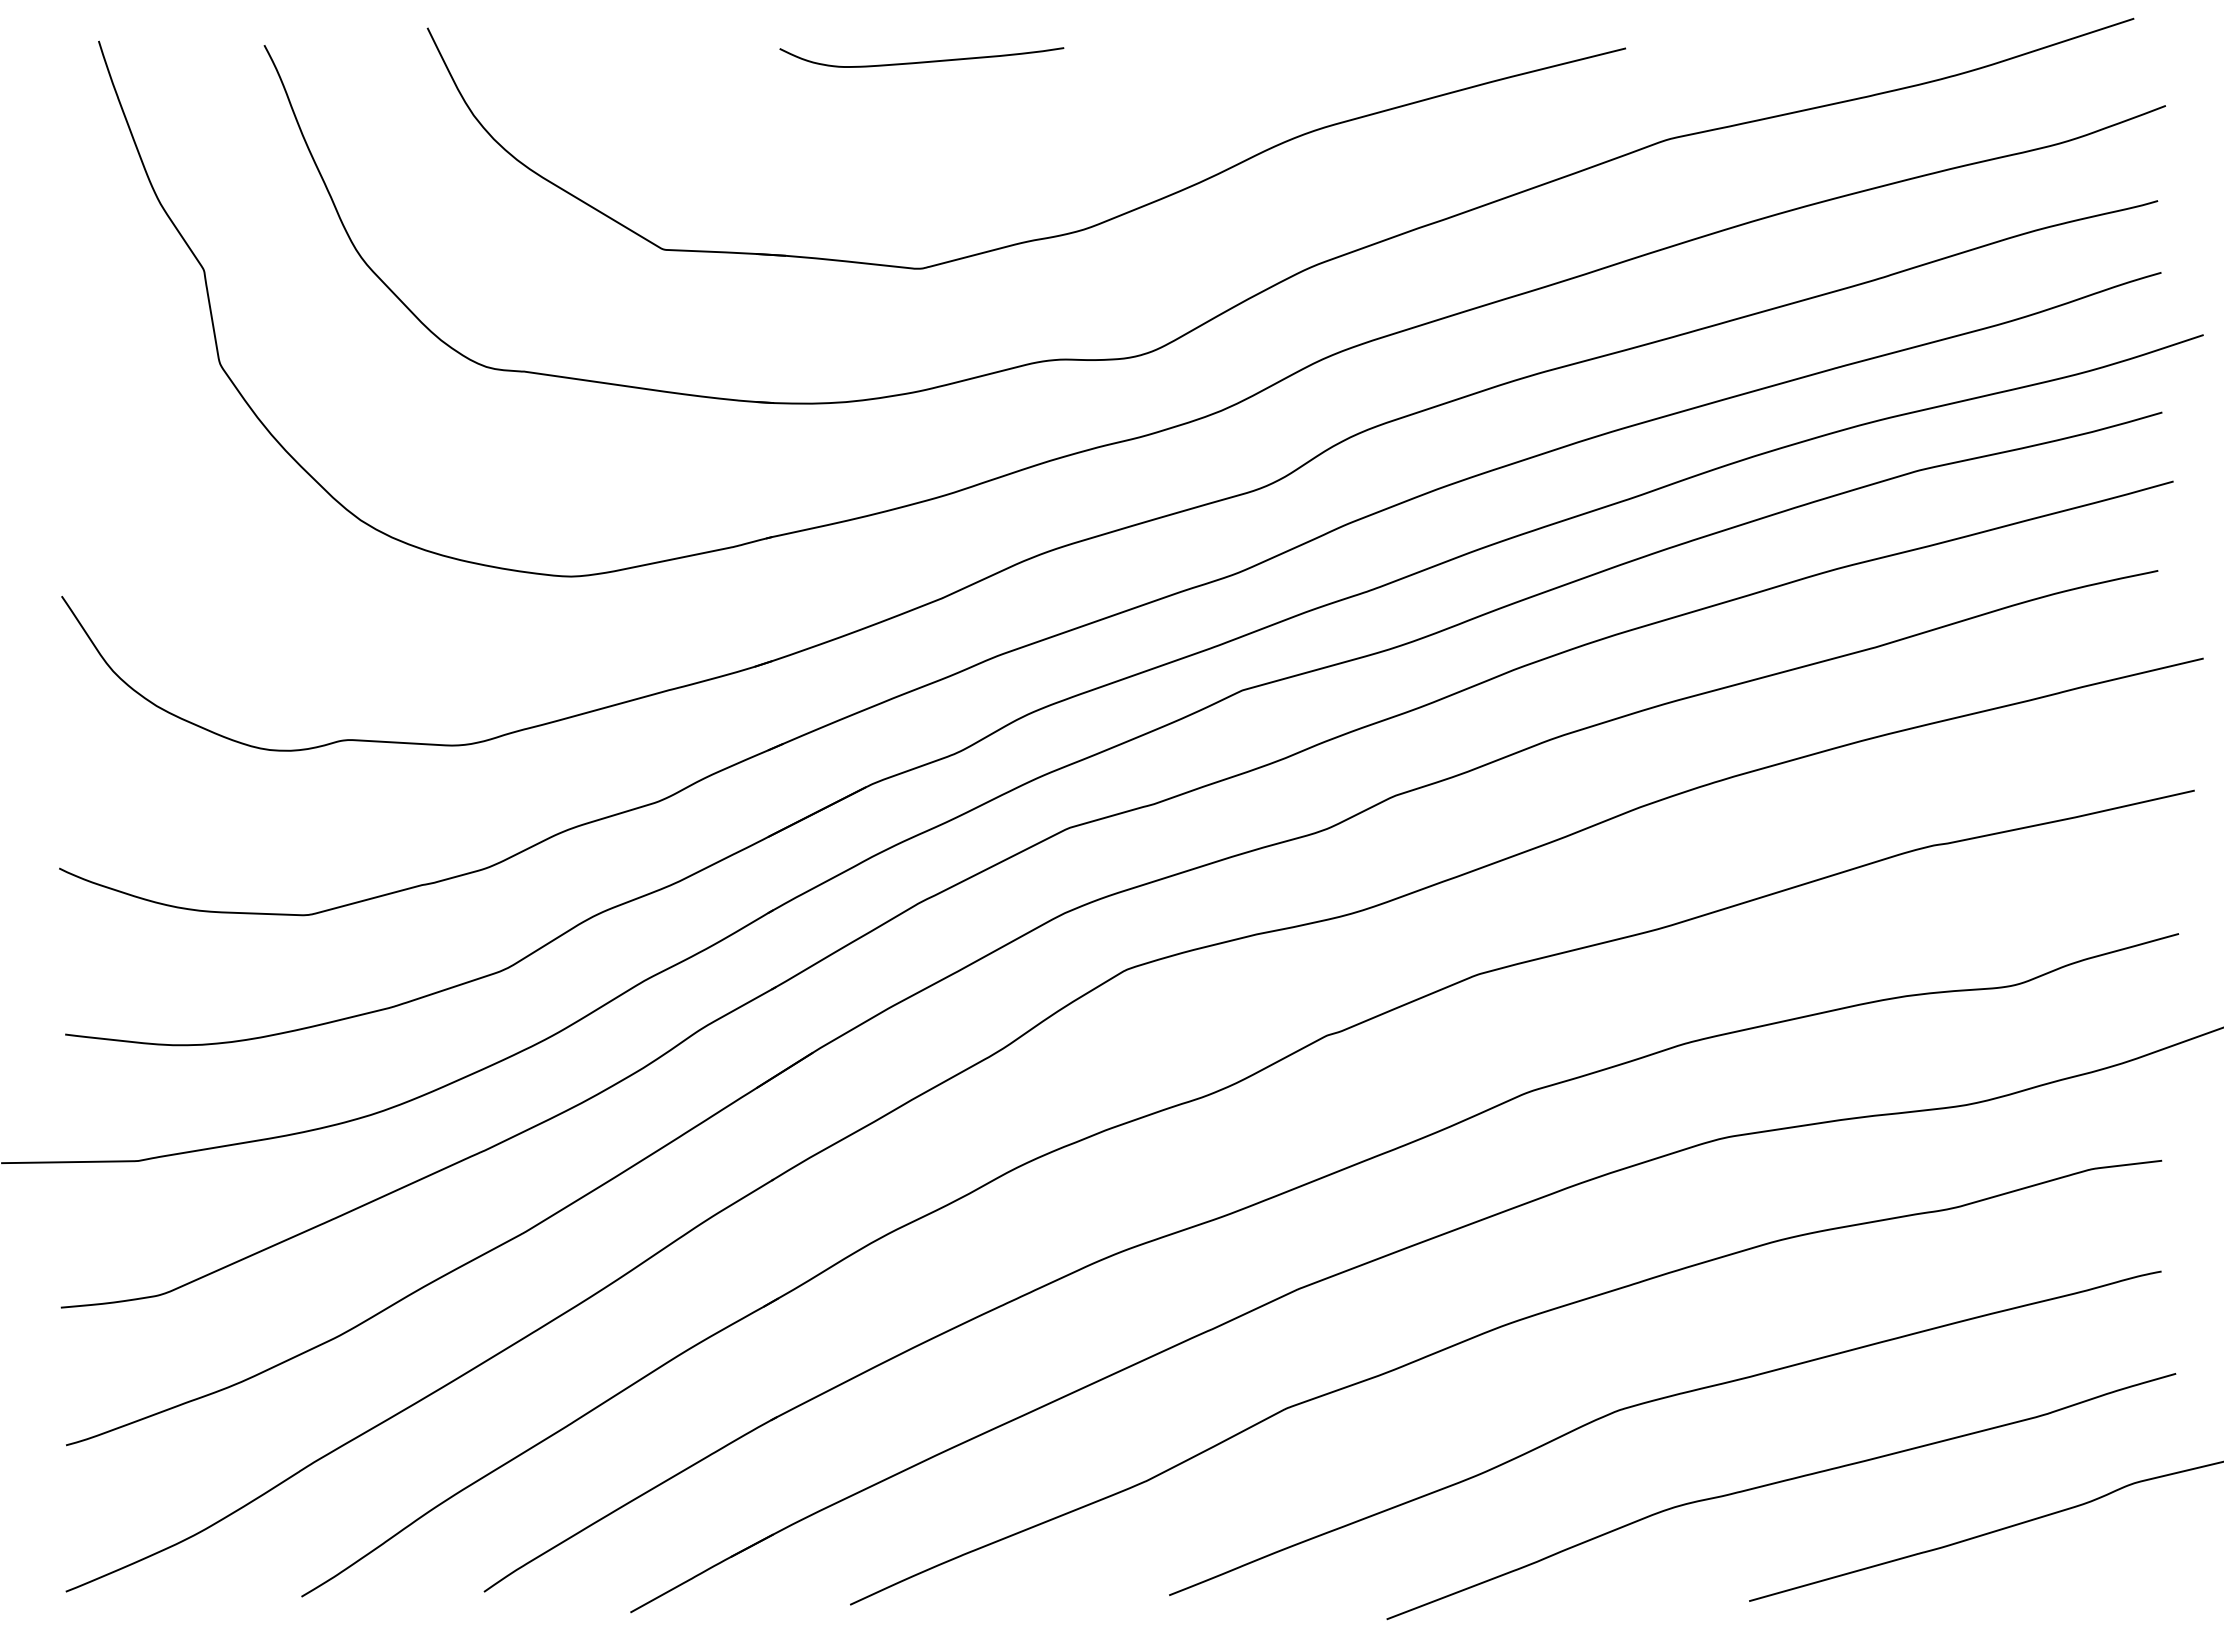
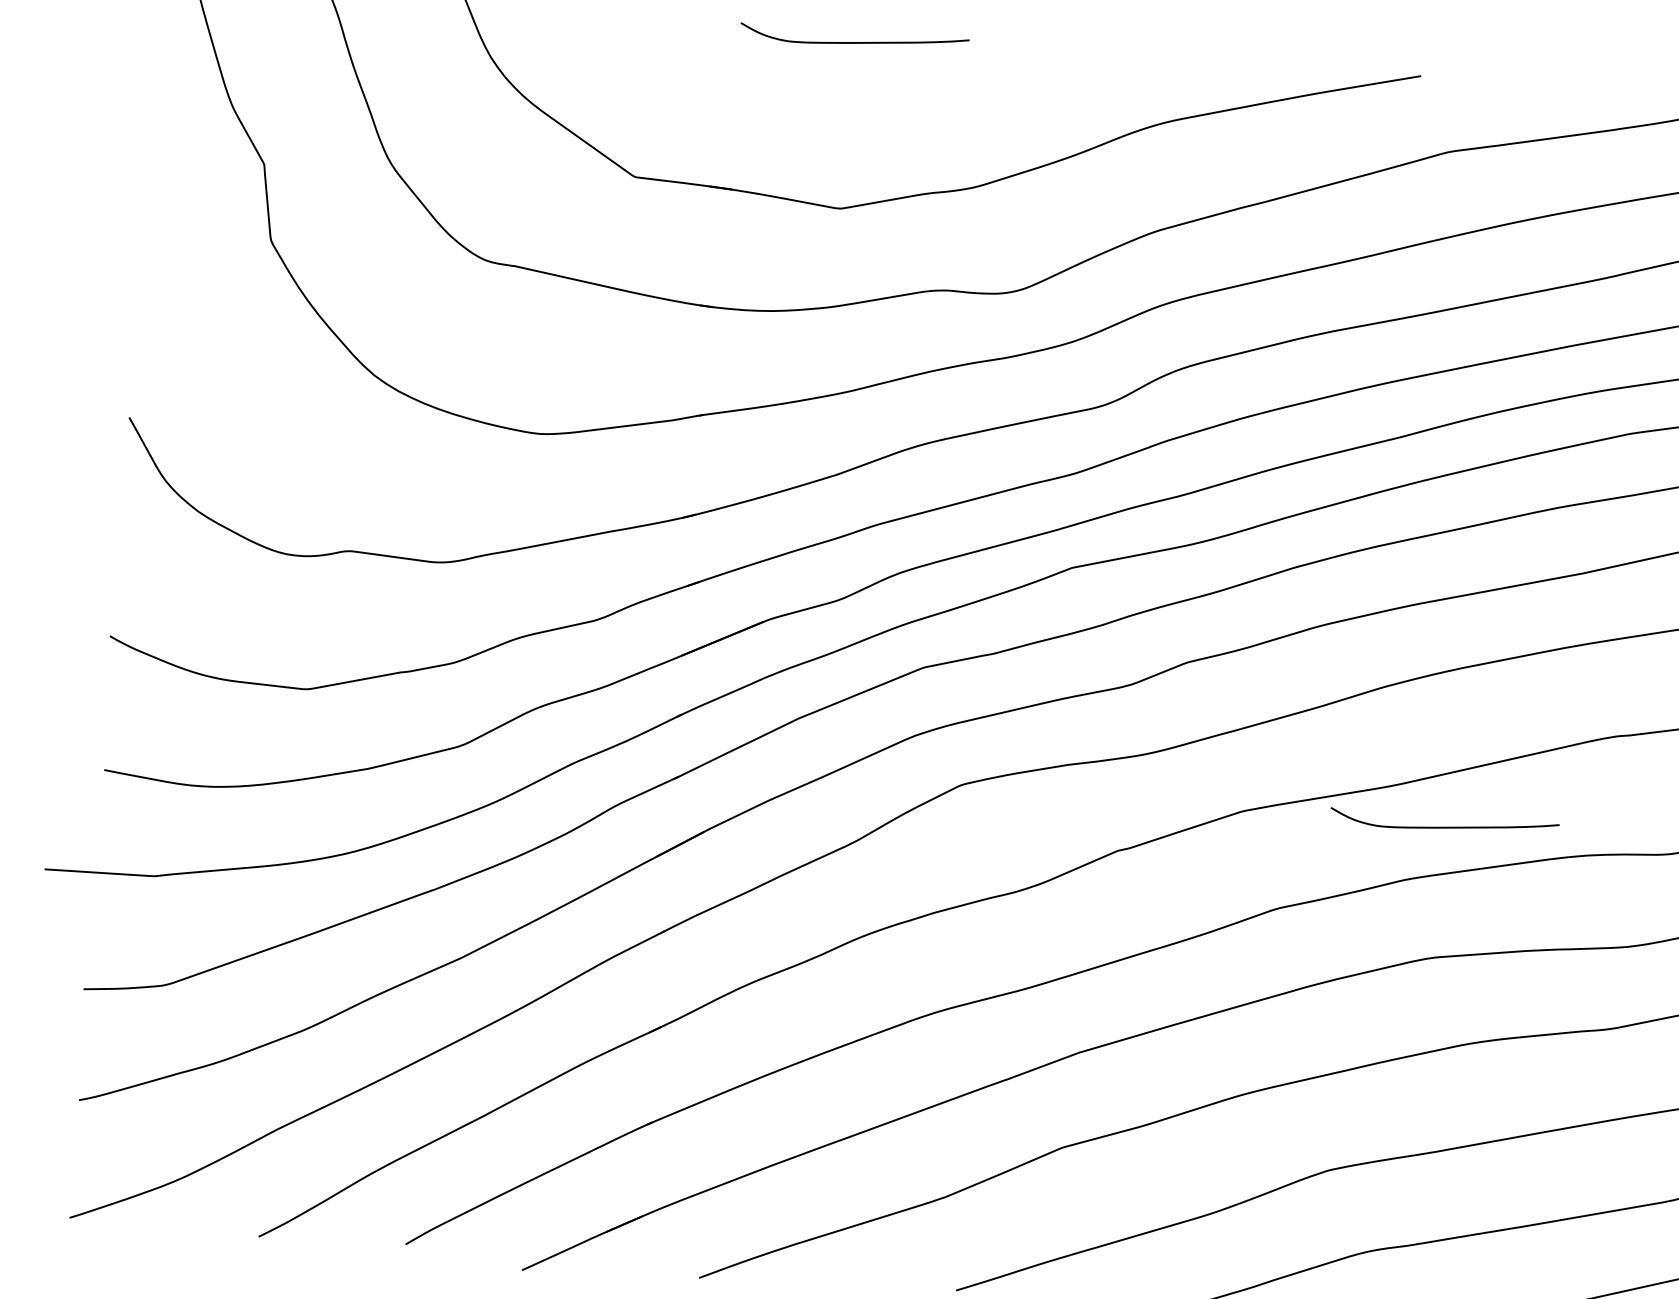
curve: (1727, 974) -> (1444, 826), added

